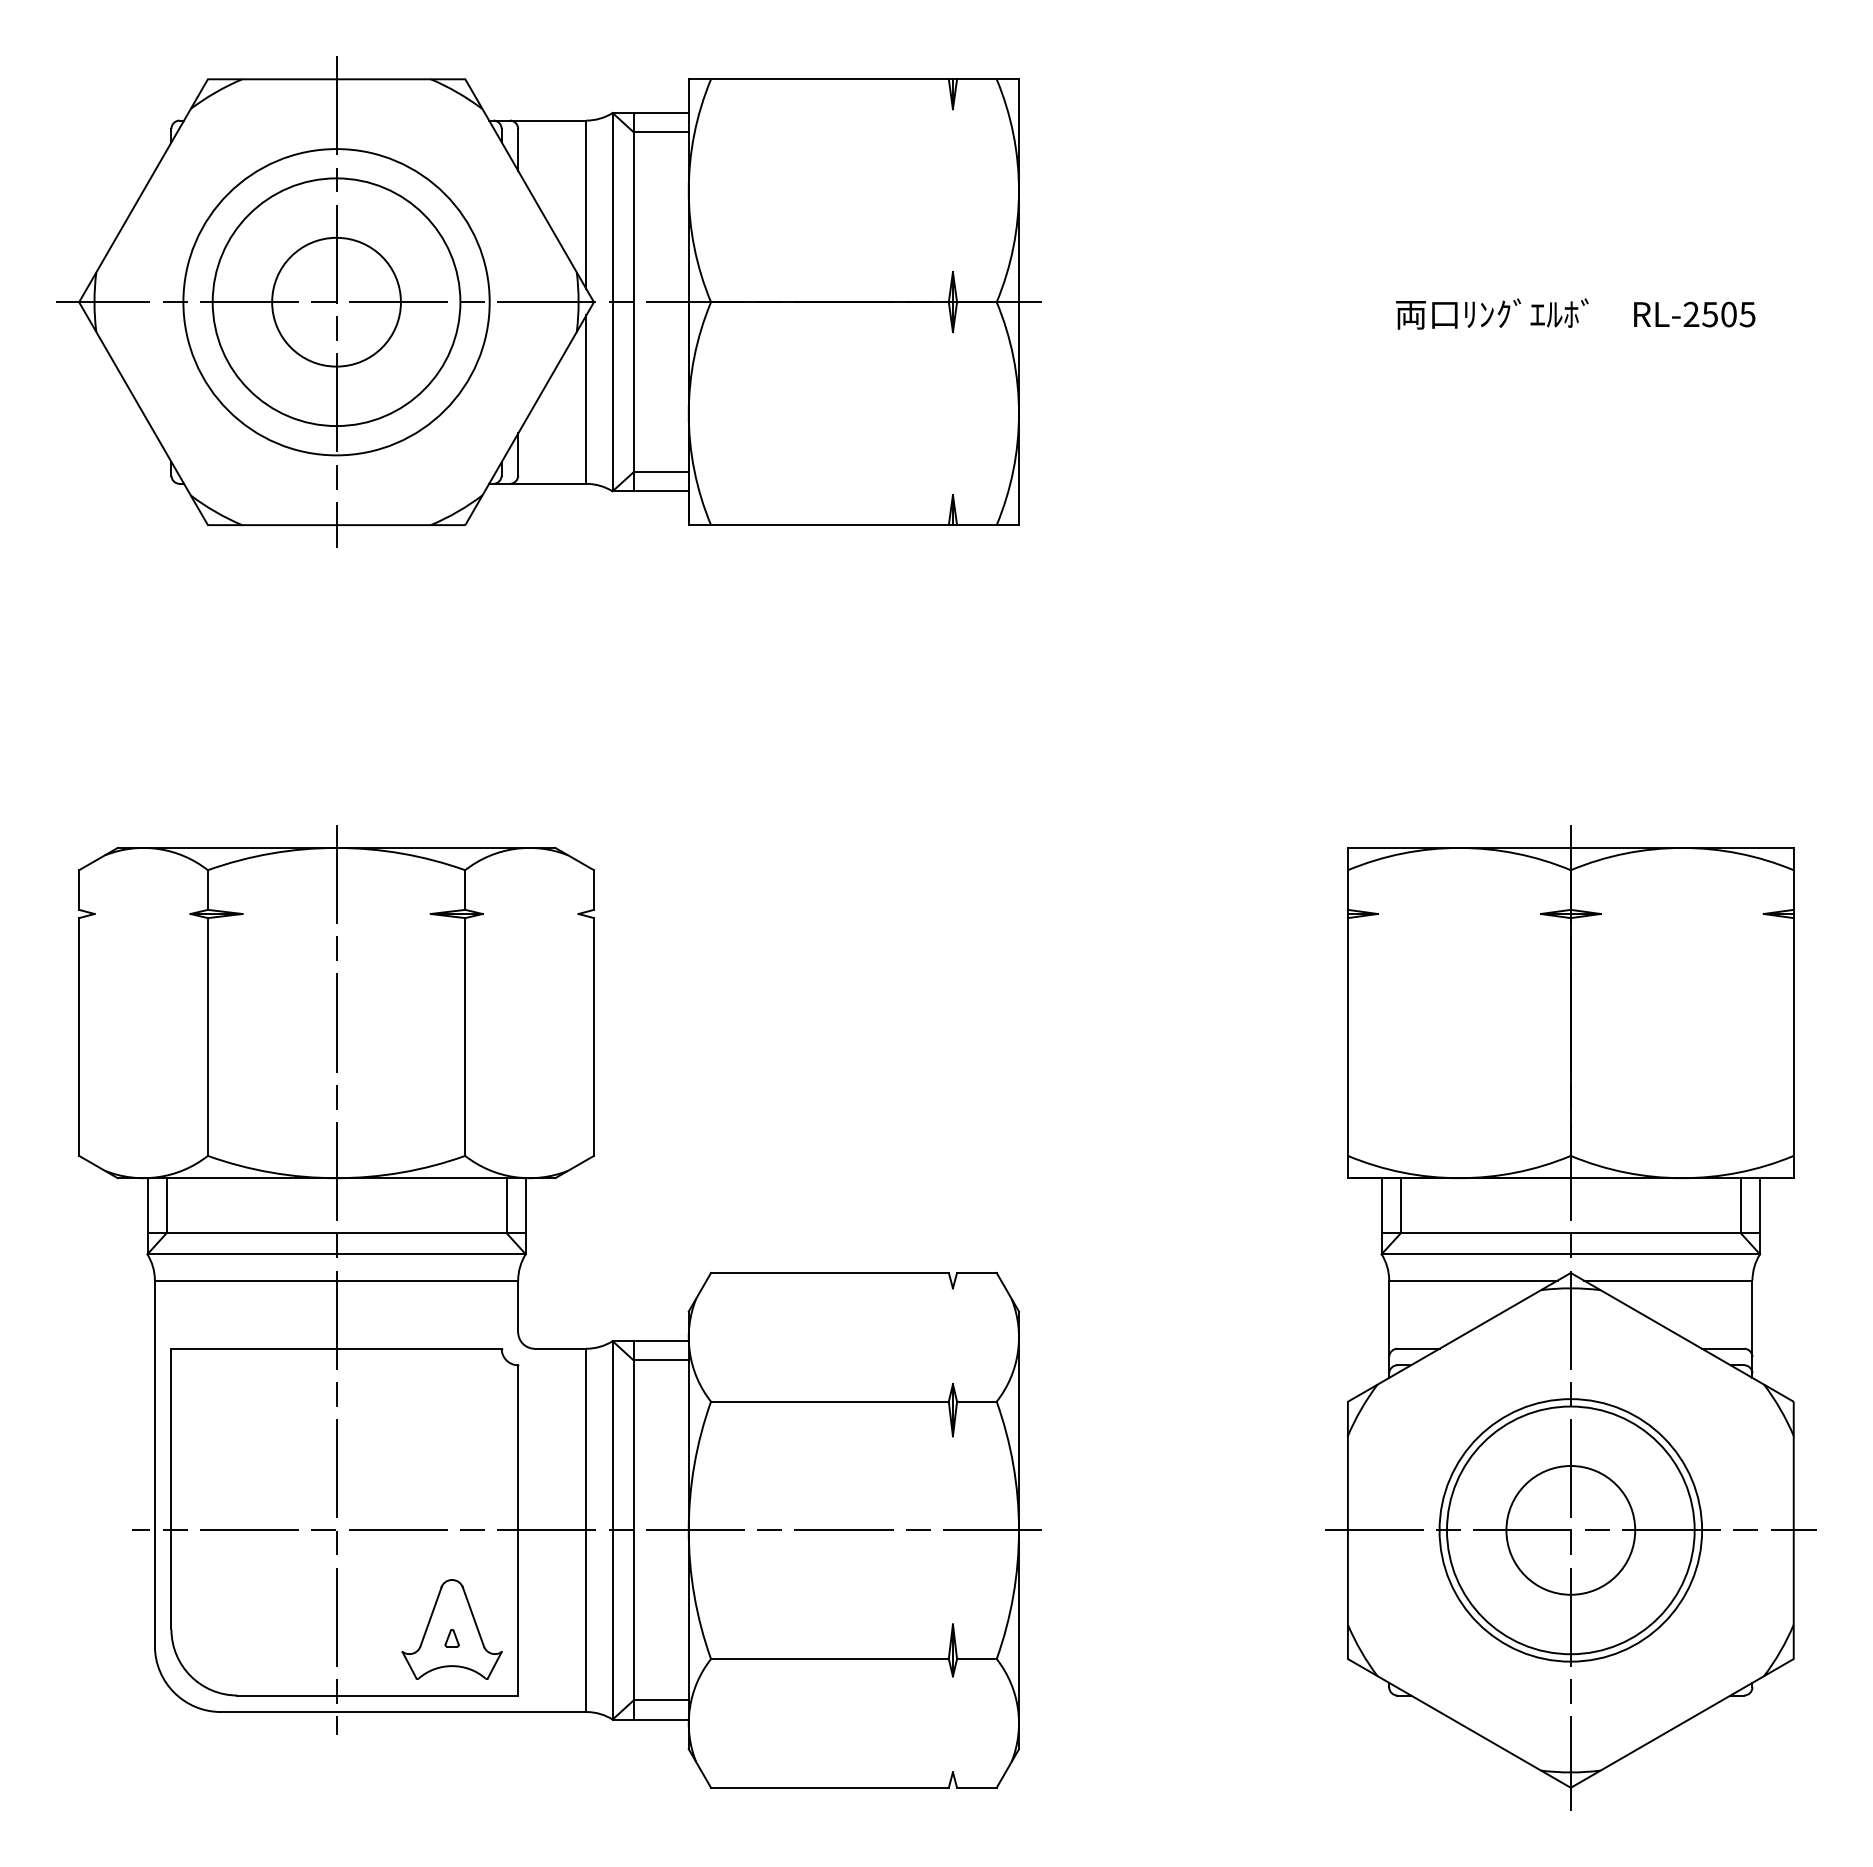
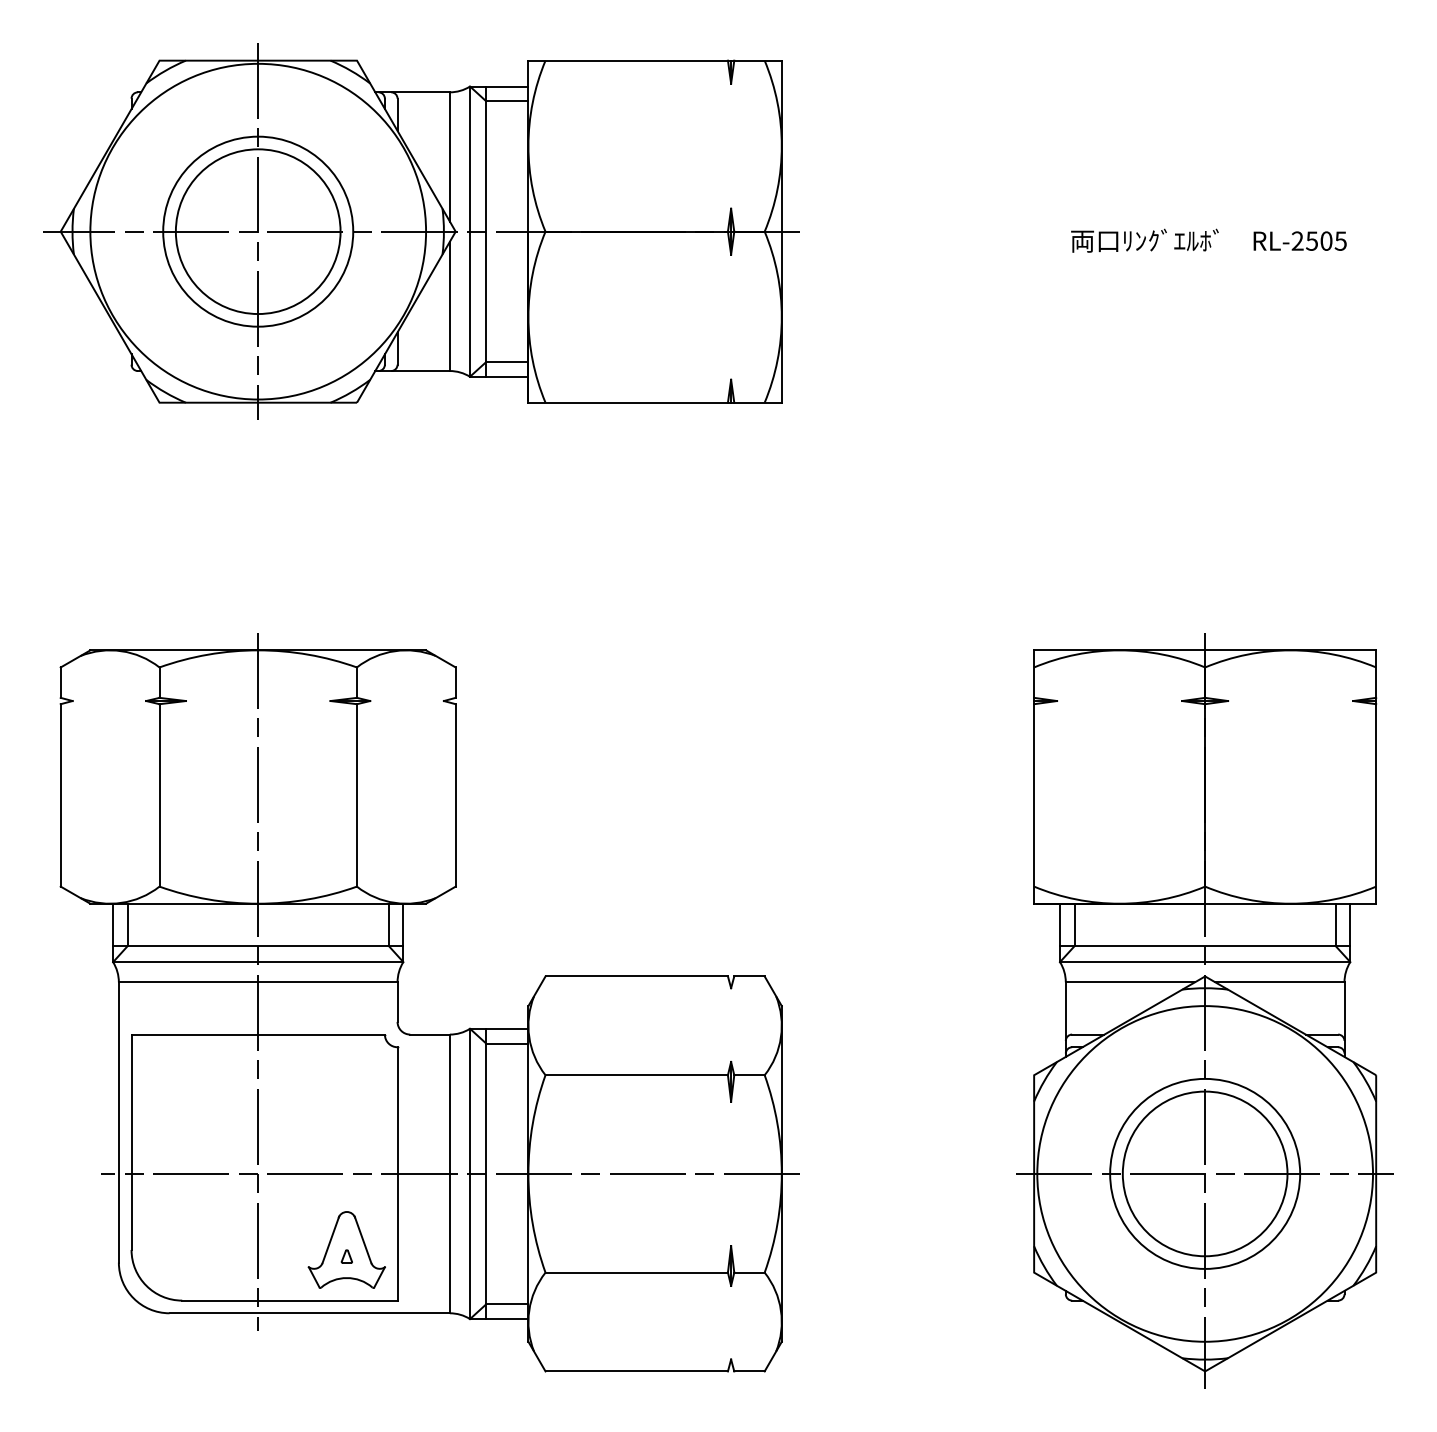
circle: (336, 301) -> (258, 231), size x1.67
circle: (336, 302) -> (258, 231), size x1.43
circle: (1570, 1530) -> (1204, 1174), size x1.67
circle: (1570, 1530) -> (1204, 1174), size x1.67

